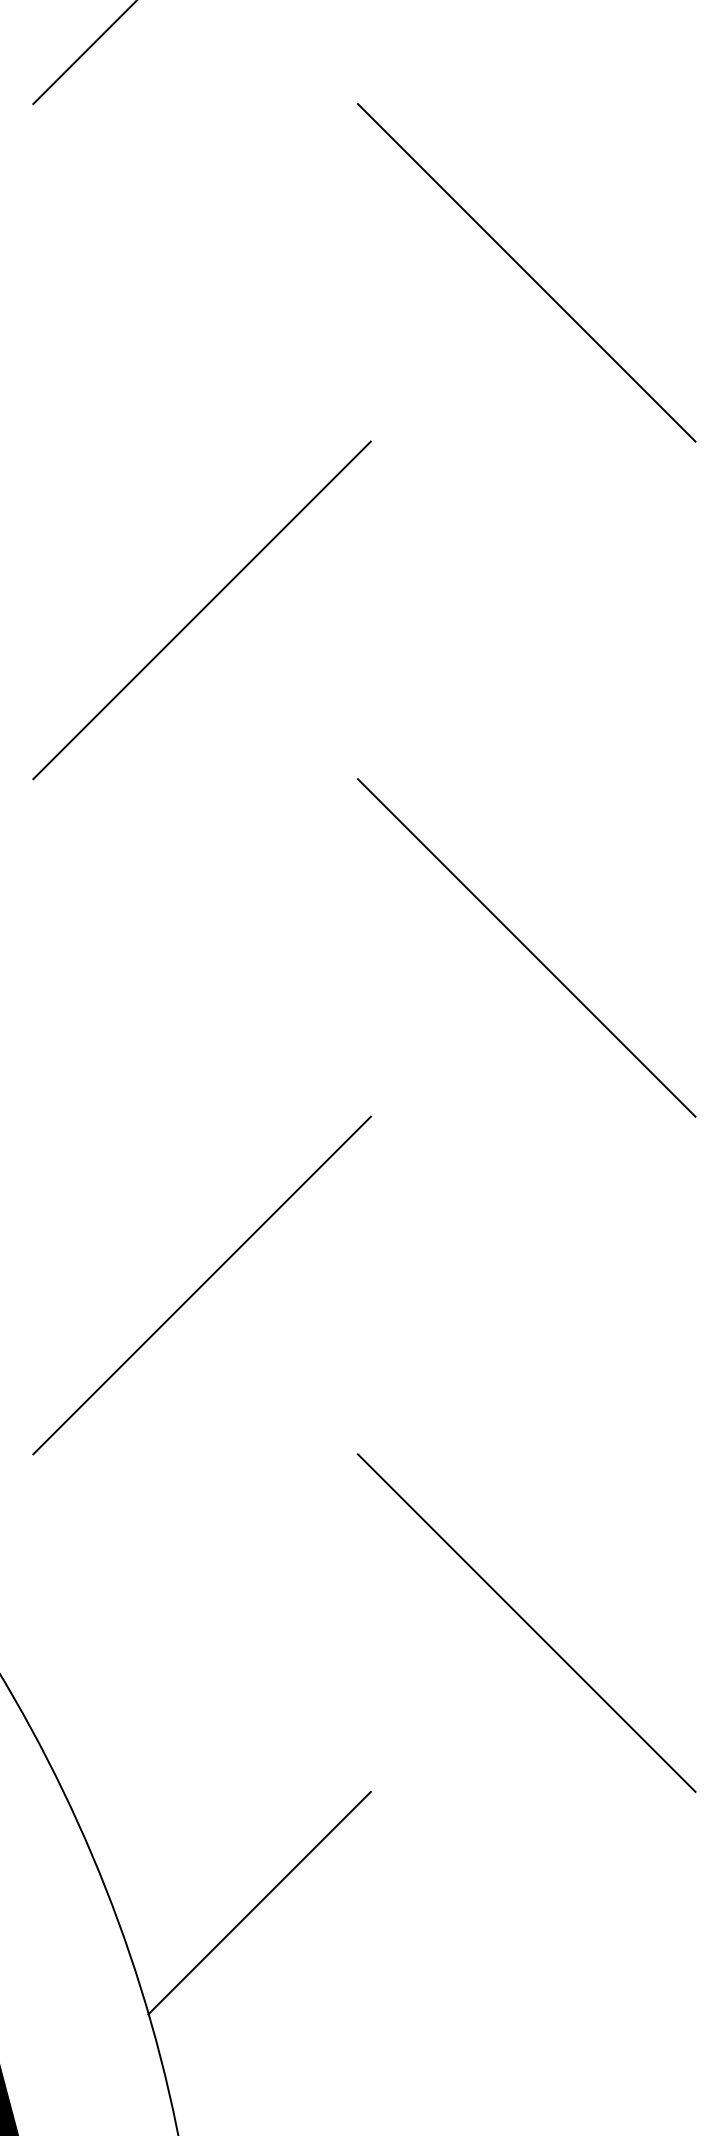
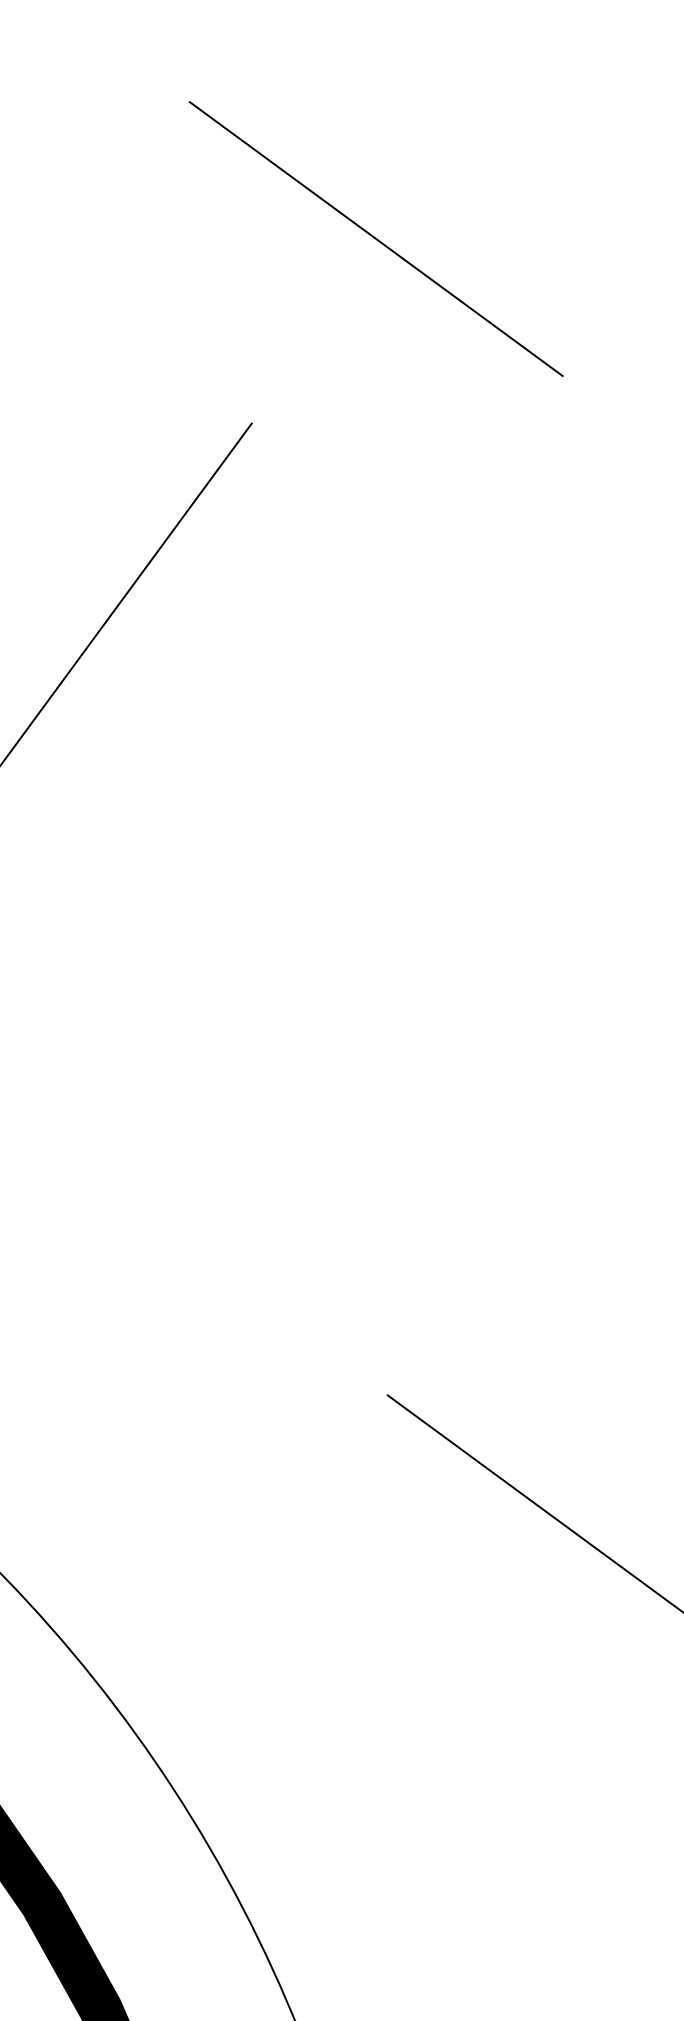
line: (526, 947) -> (474, 885), removed
line: (201, 1285) -> (213, 1256), removed
line: (259, 1902) -> (359, 1839), removed

